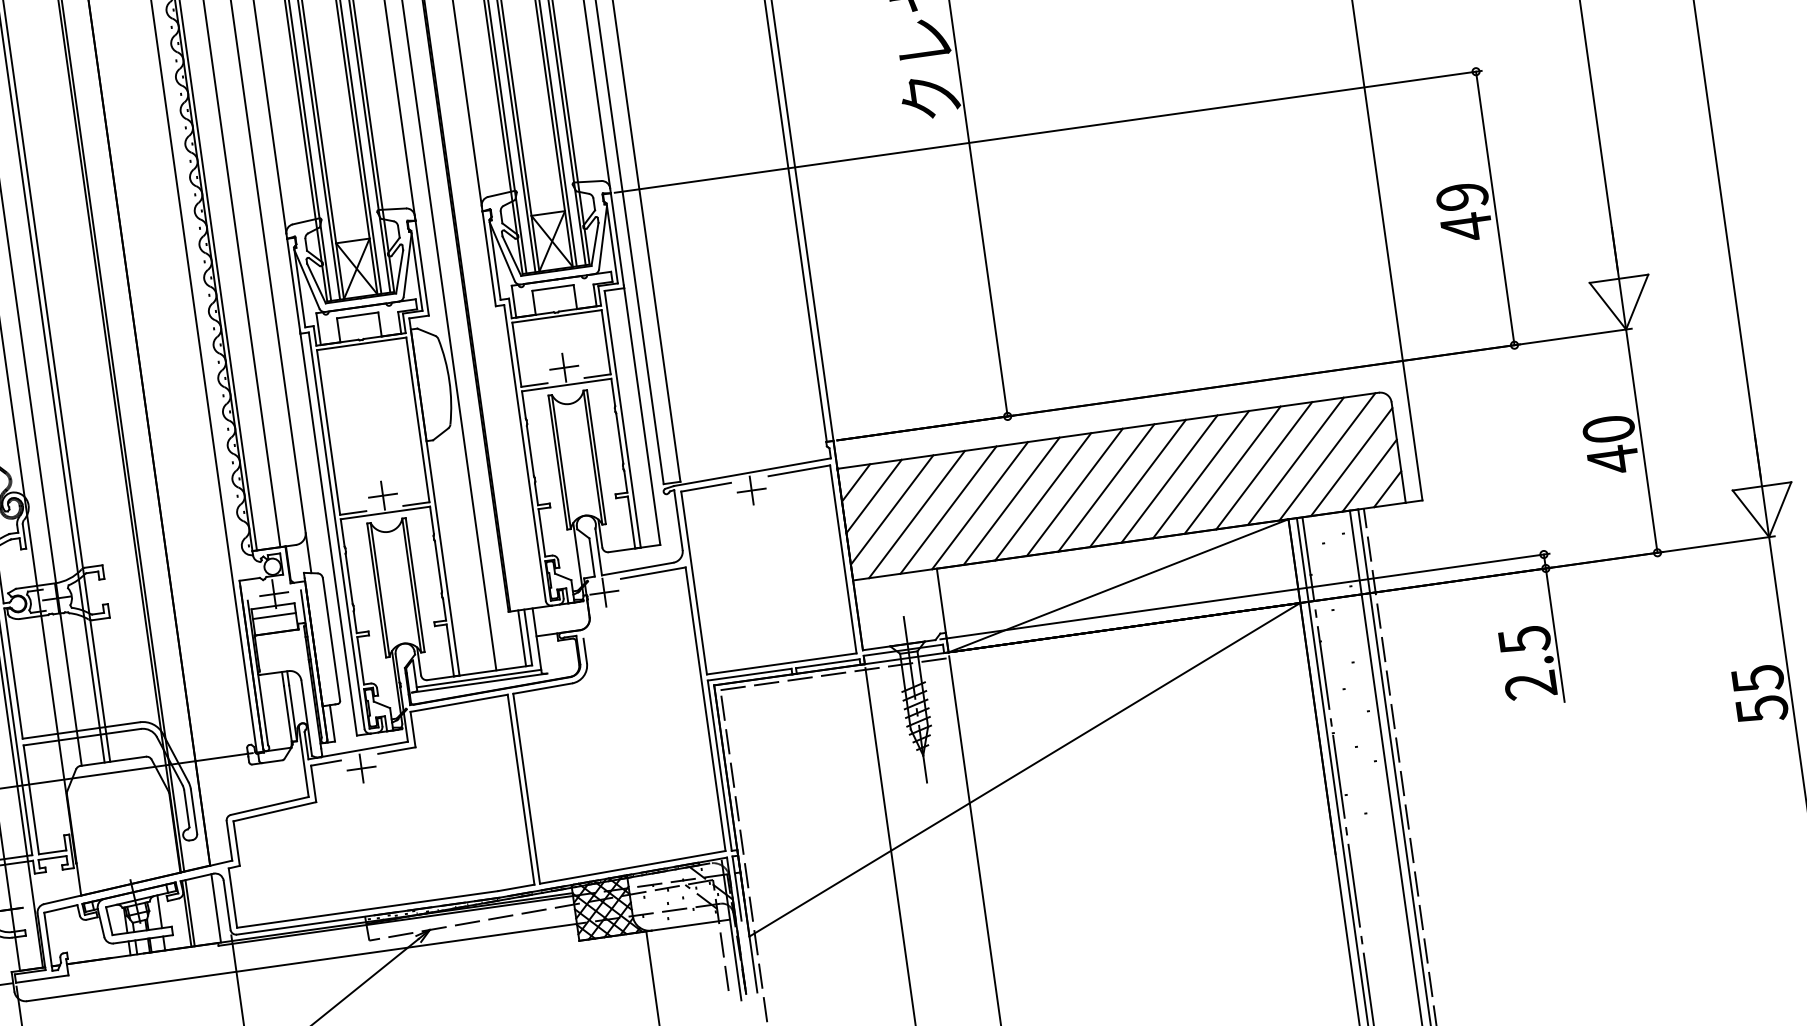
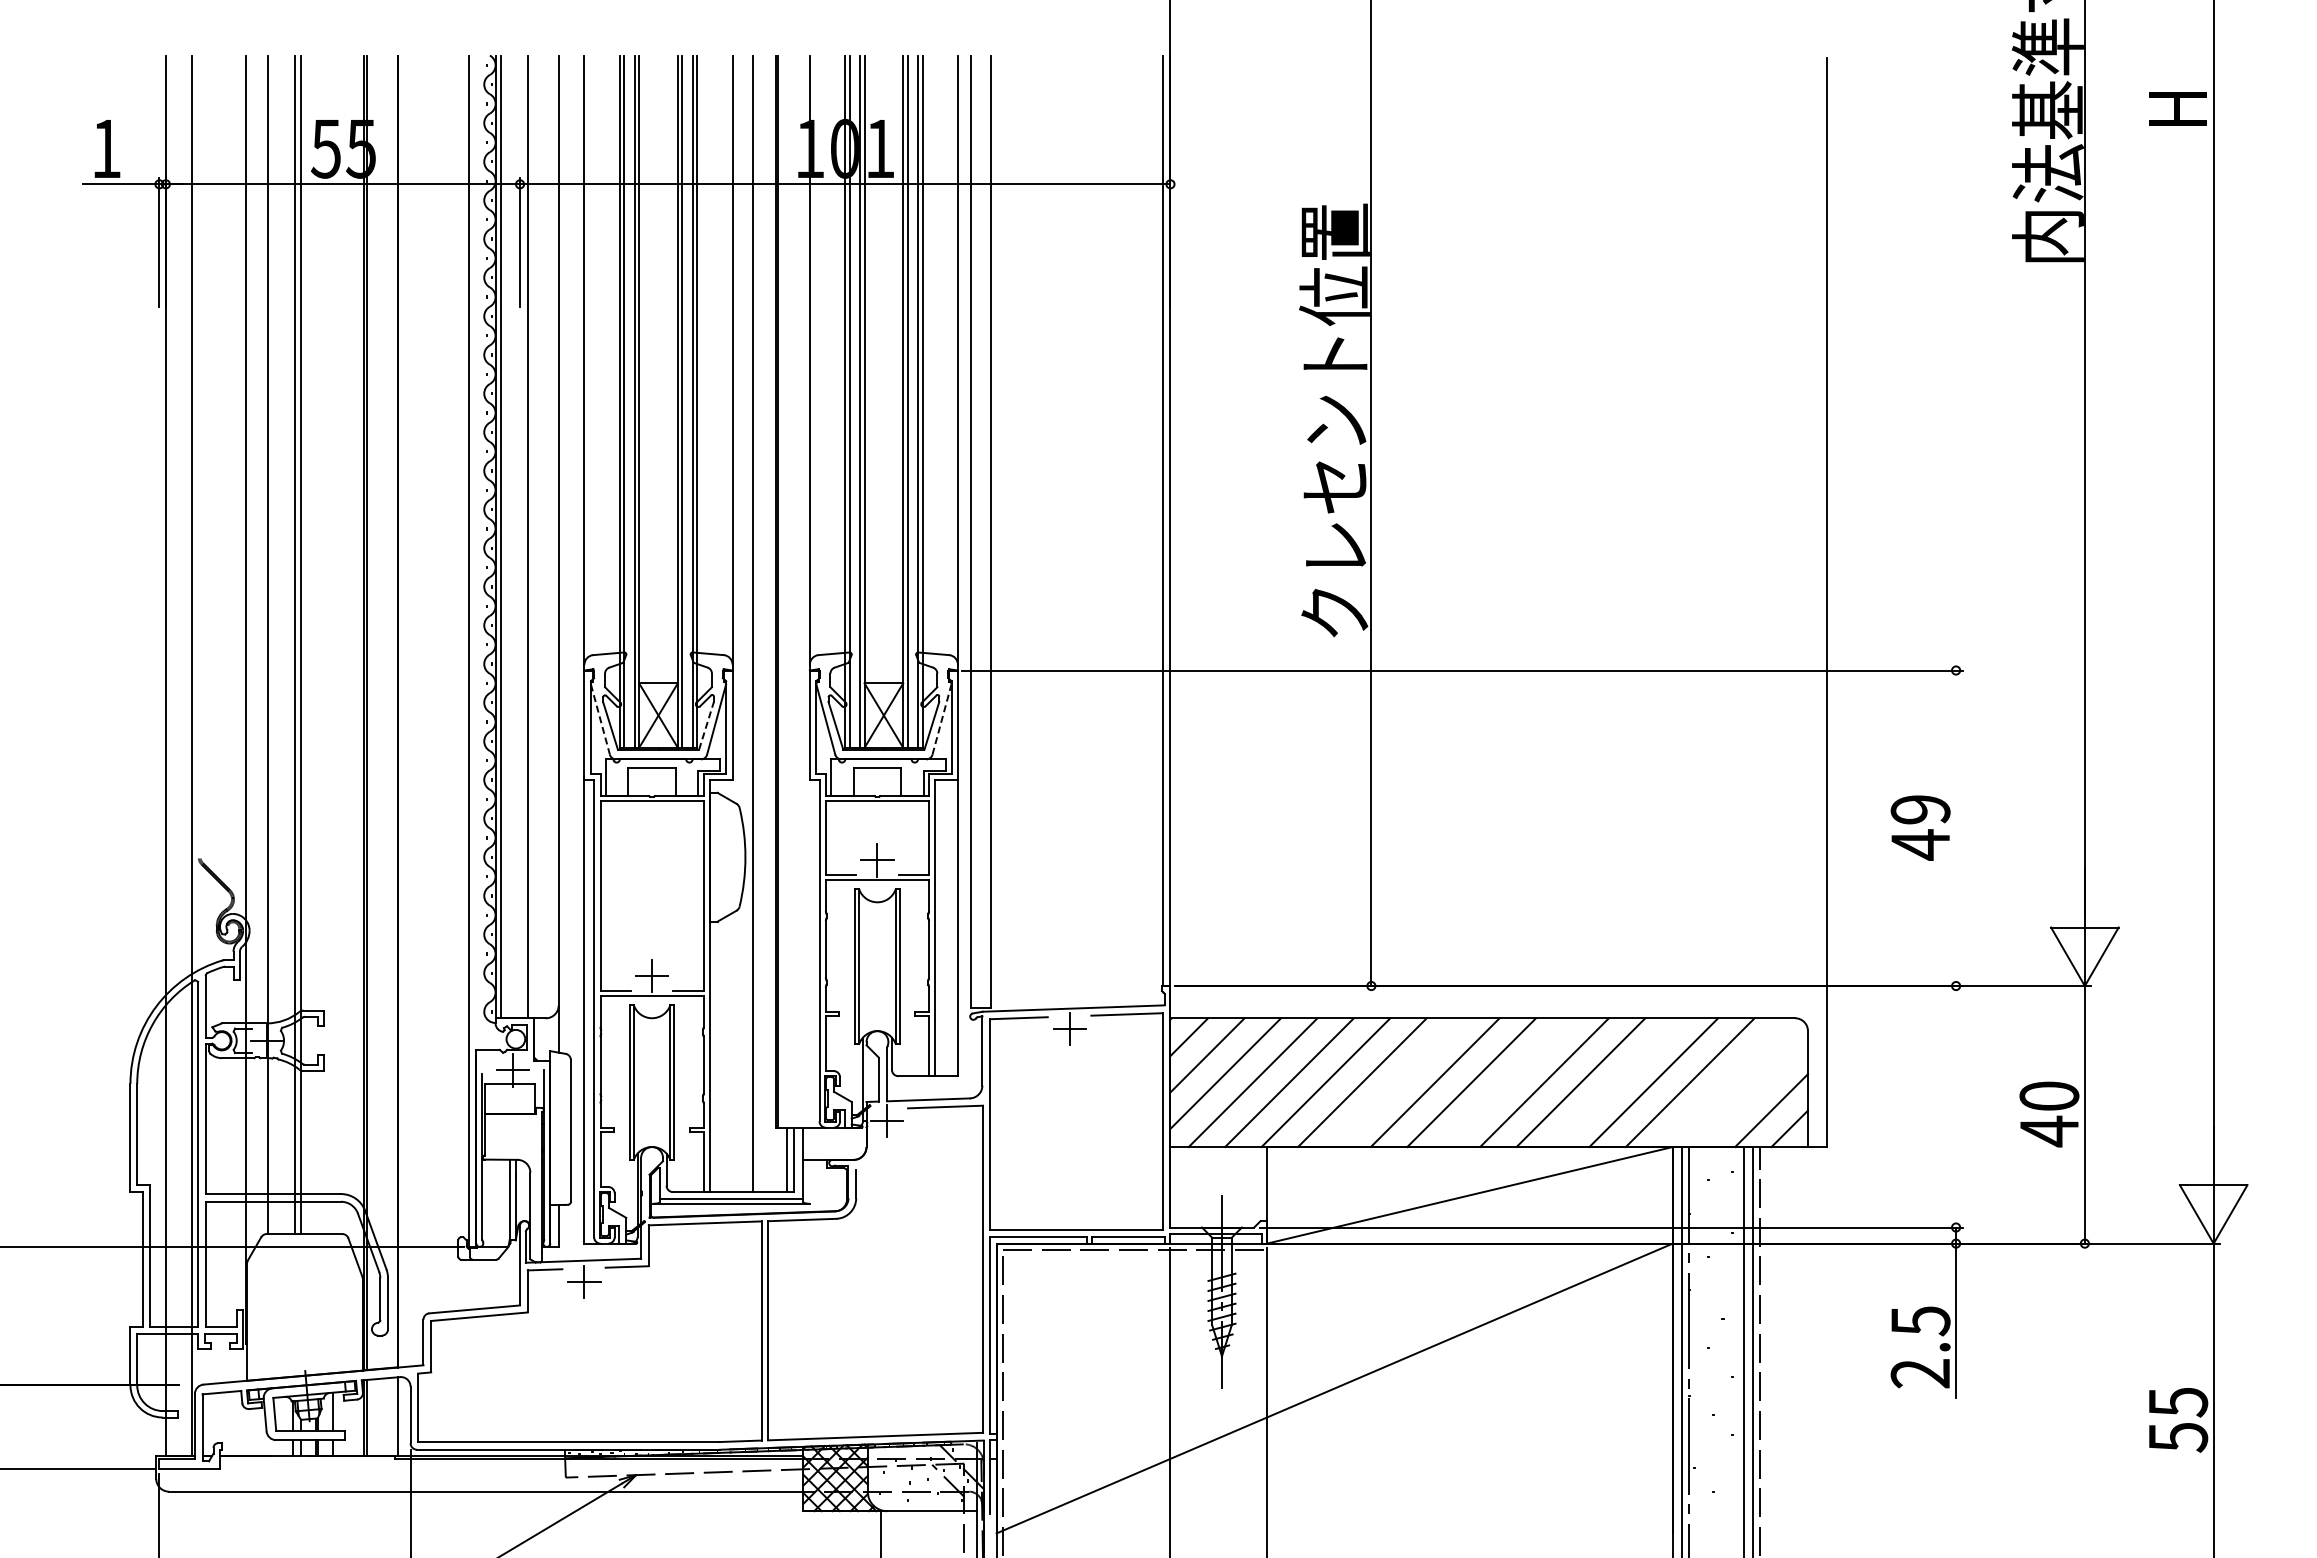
line: (1495, 208) -> (1956, 828), removed
line: (603, 237) -> (942, 719), solid -> dashed
line: (399, 271) -> (706, 725), solid -> dashed
line: (307, 280) -> (600, 720), solid -> dashed
line: (1327, 456) -> (1726, 1082), removed
line: (1350, 462) -> (1752, 1092), removed
line: (1231, 470) -> (1616, 1082), removed
line: (1137, 483) -> (1507, 1082), removed
line: (1042, 496) -> (1398, 1082), removed
line: (273, 616) -> (509, 1095), removed

